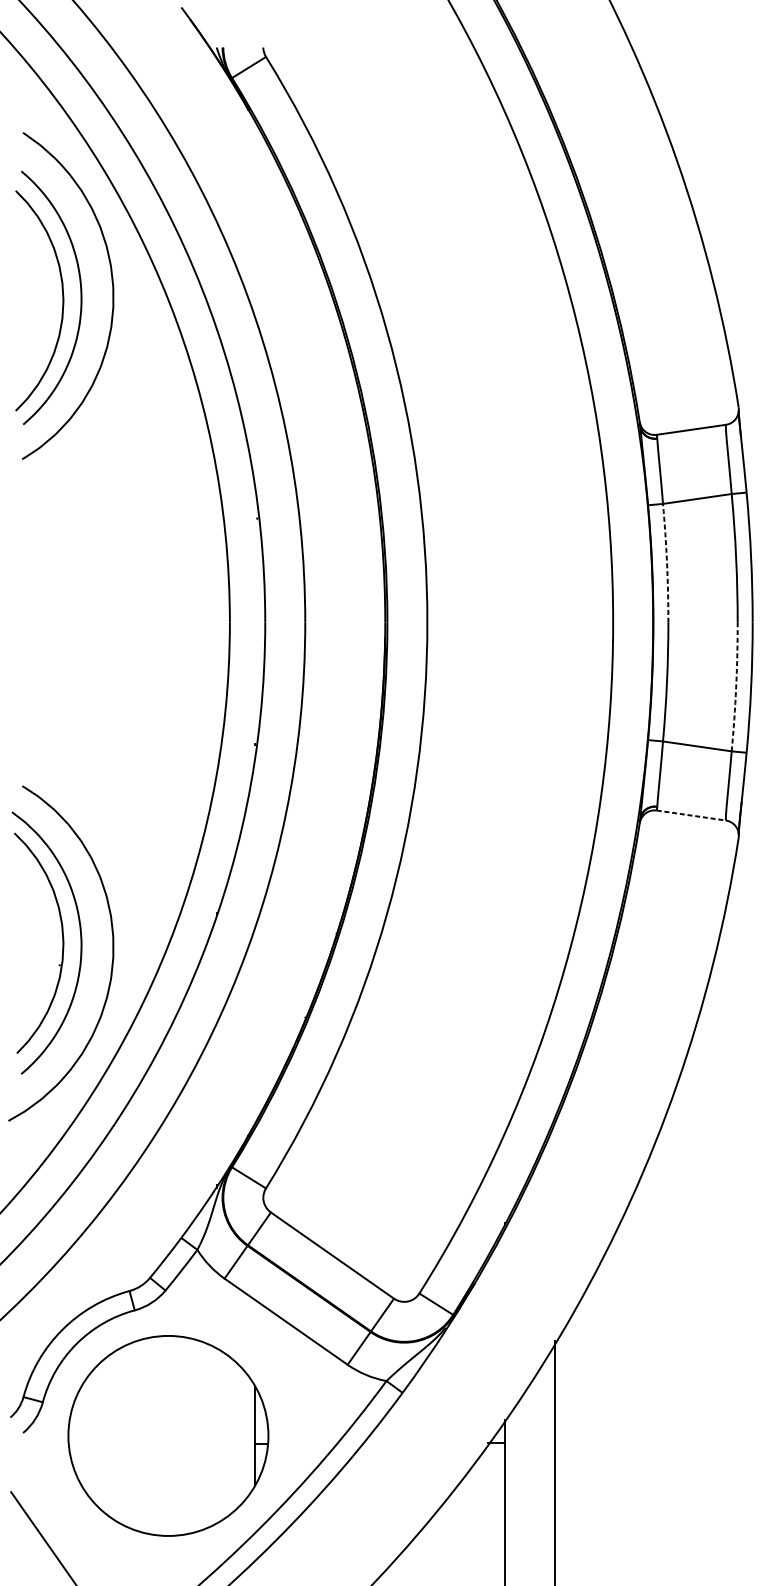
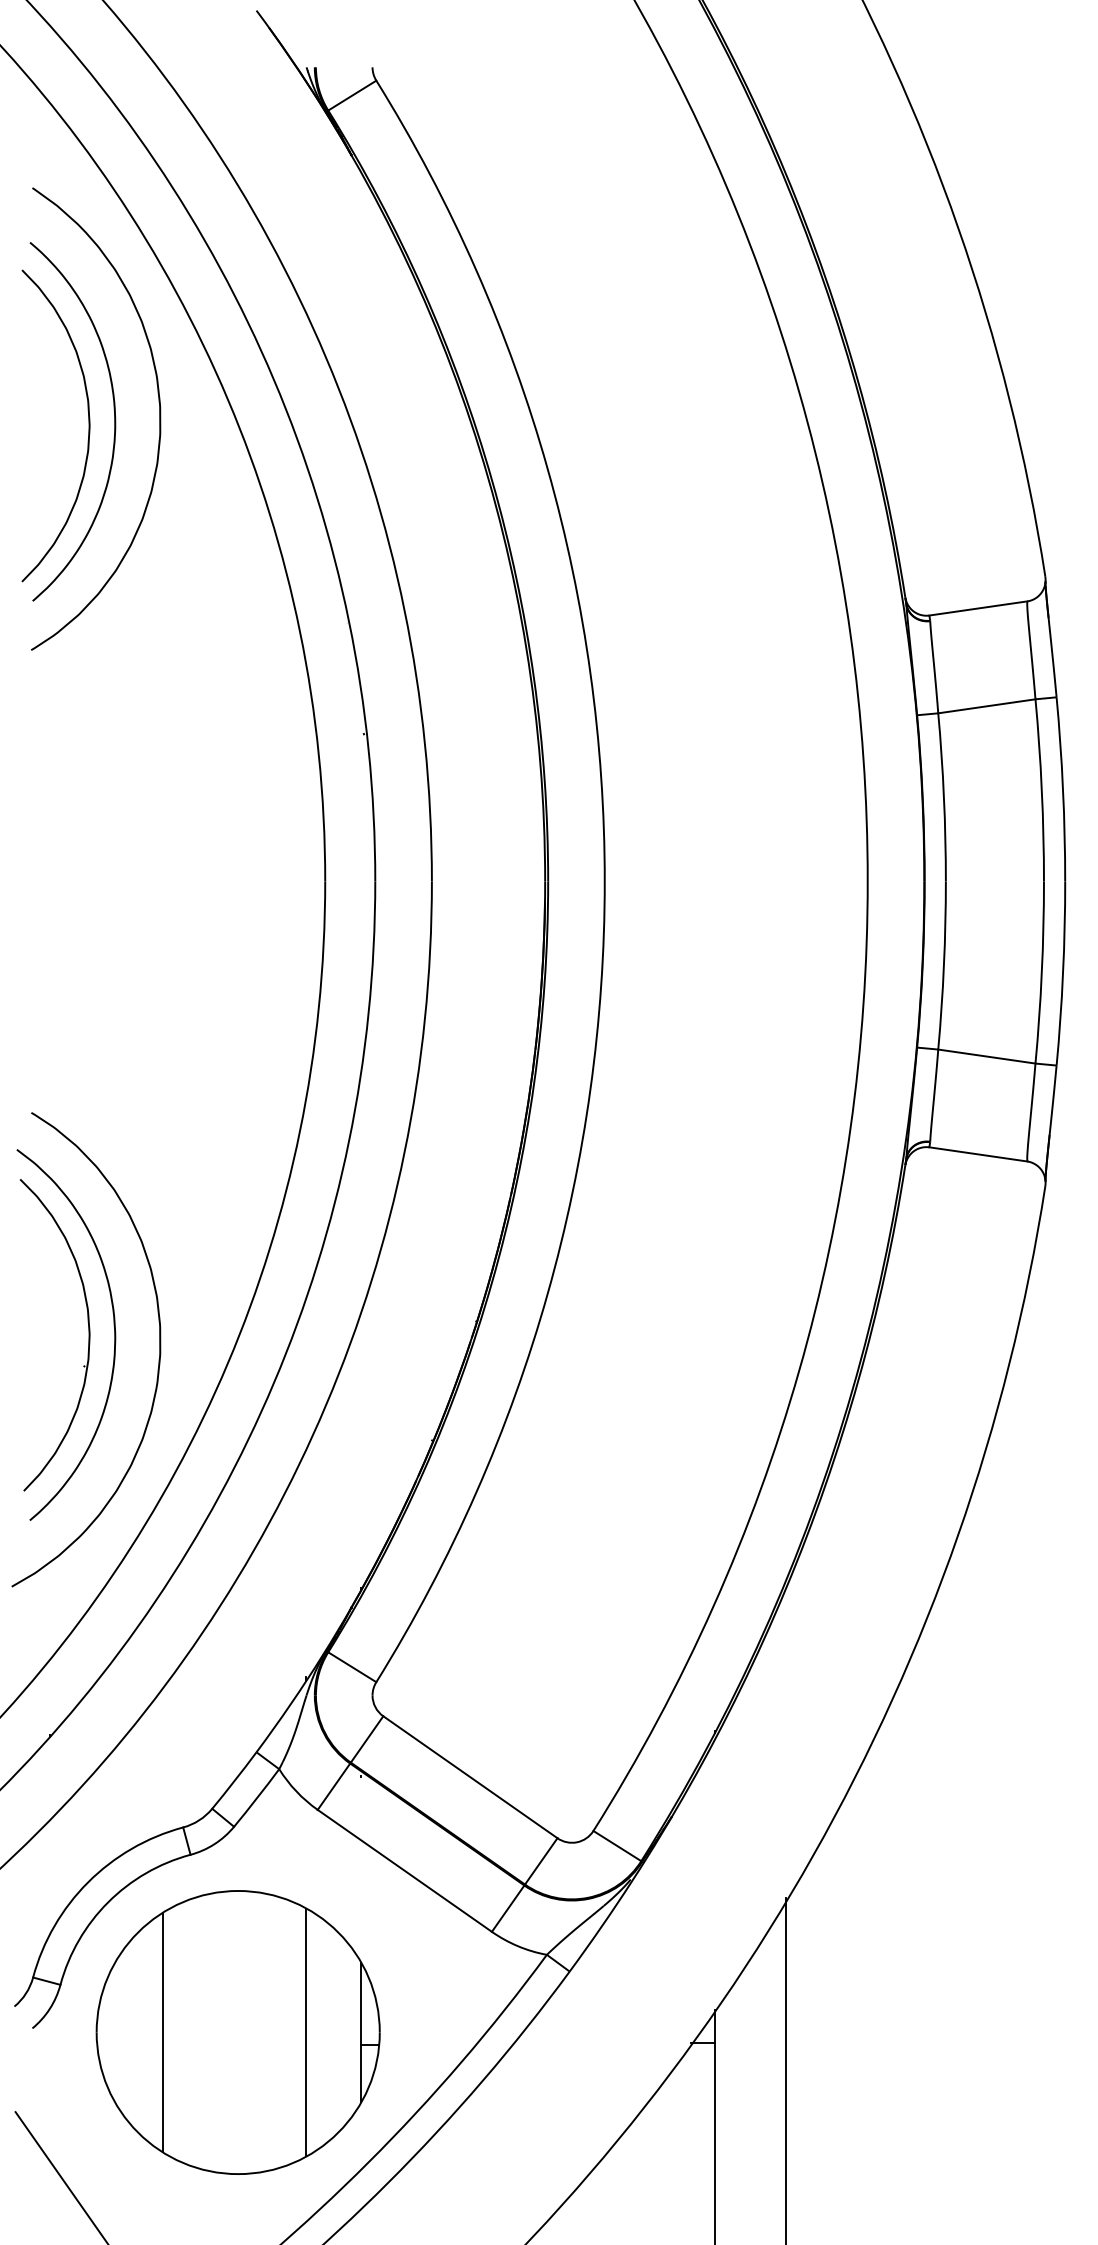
arc: (666, 563) -> (943, 797), dashed -> solid
arc: (735, 687) -> (1041, 972), dashed -> solid
line: (691, 815) -> (978, 1154), dashed -> solid
line: (114, 1435) -> (162, 2032), added
line: (216, 1435) -> (306, 2032), added

